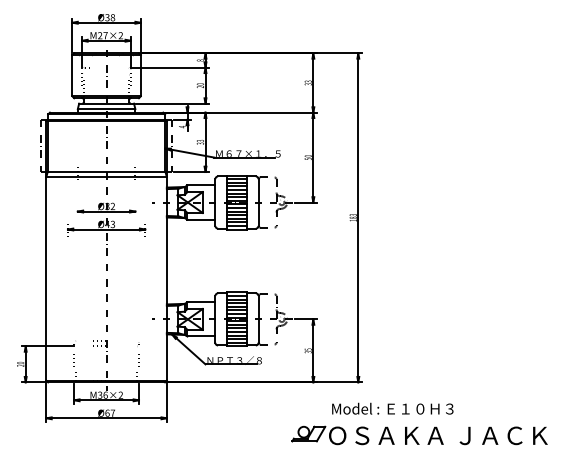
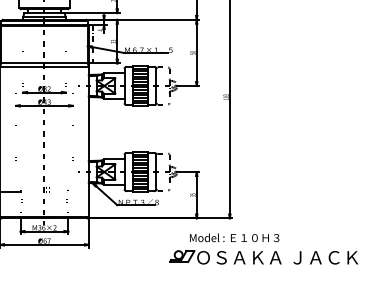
text: (392, 408) -> (234, 237), moved
part: (419, 435) -> (263, 257), moved

